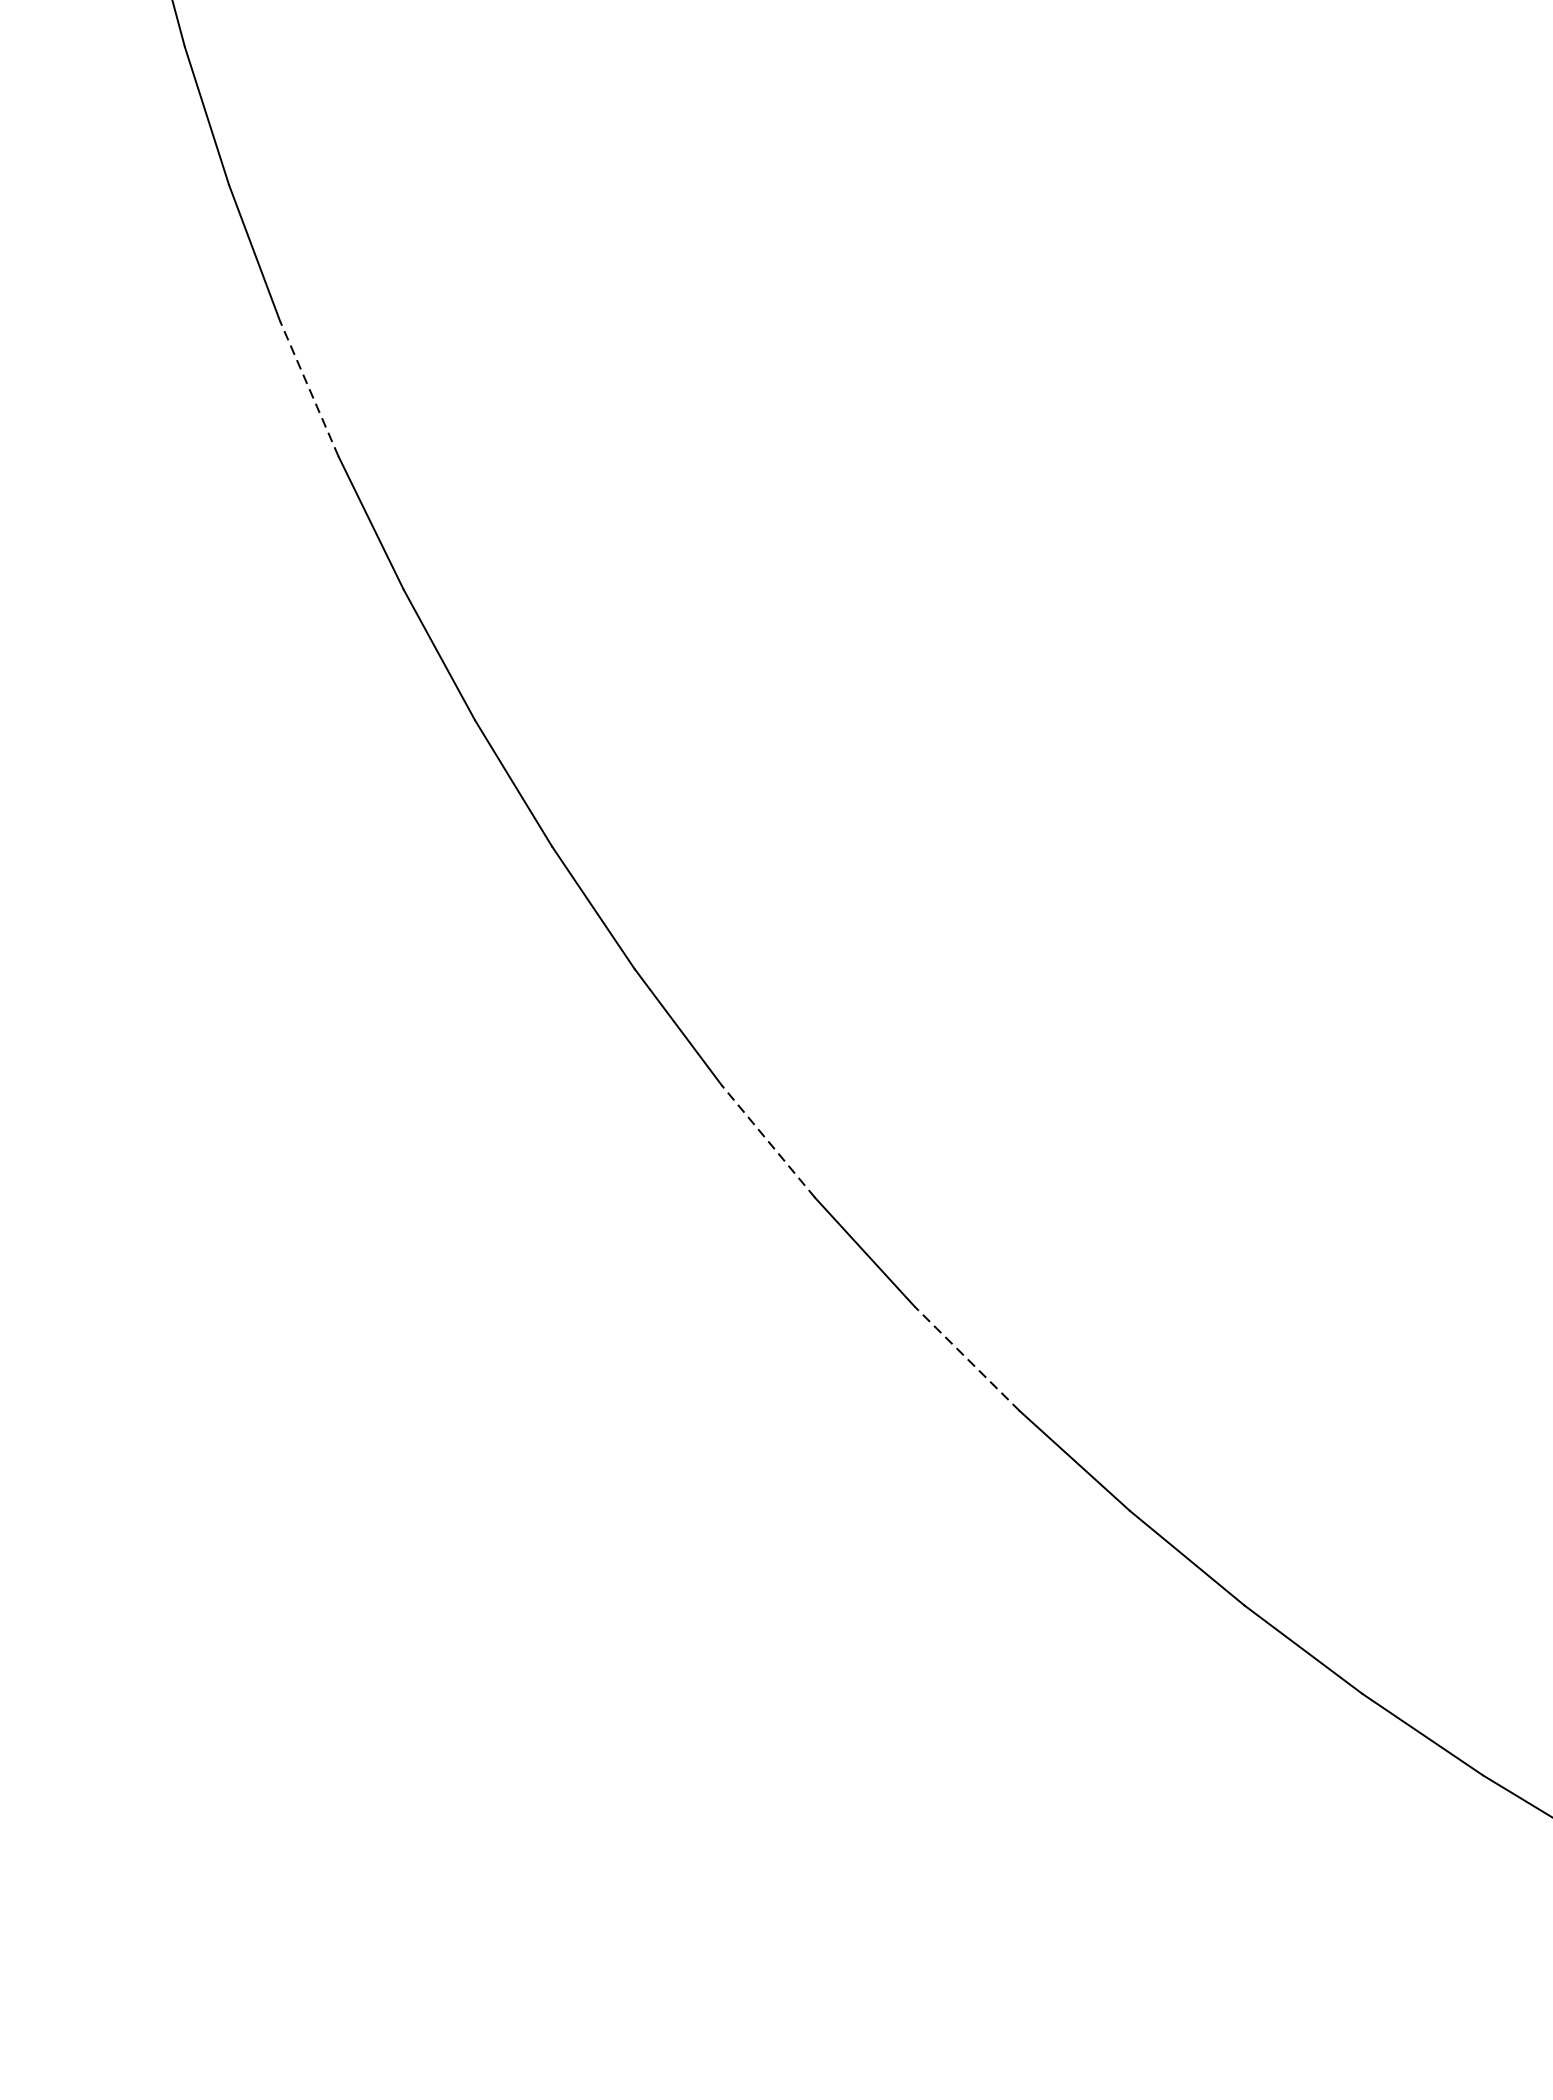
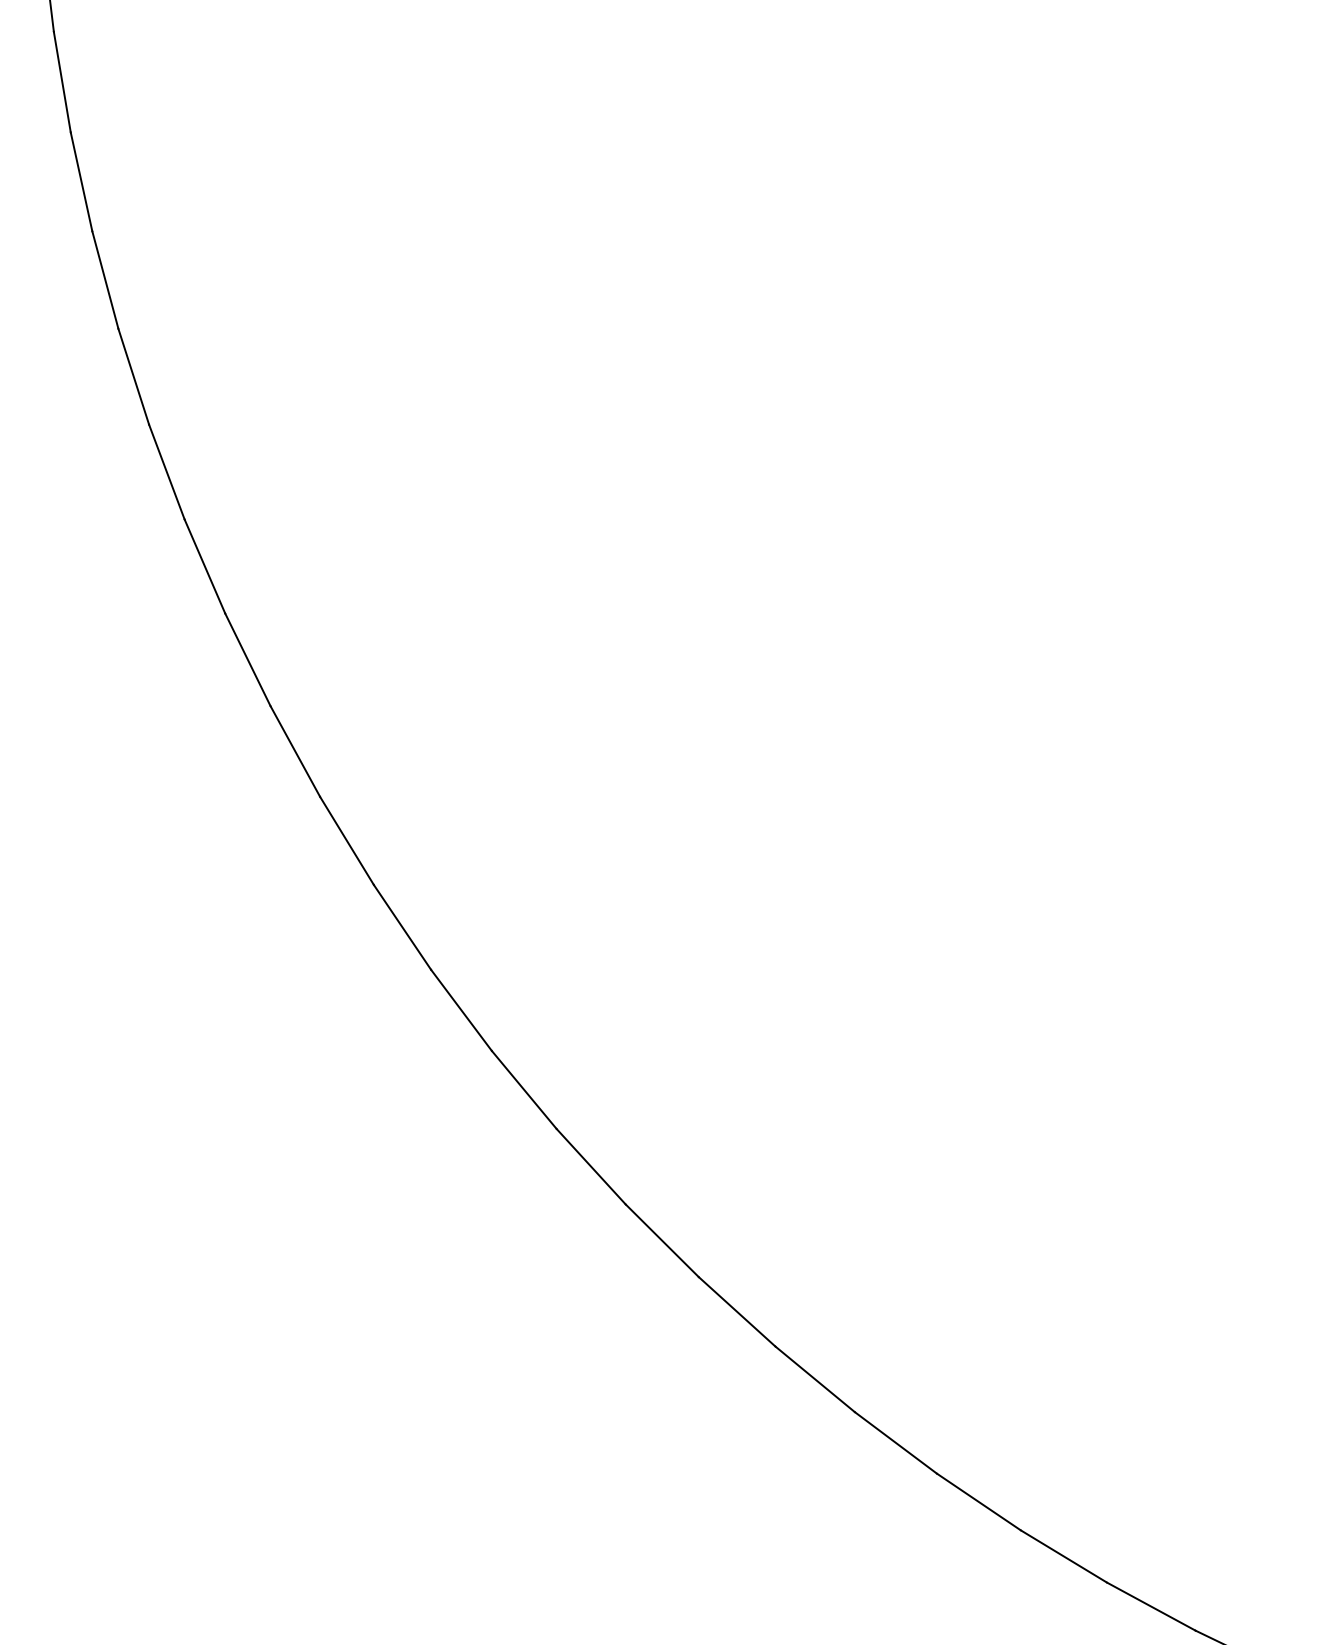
line: (308, 388) -> (204, 566), dashed -> solid
line: (769, 1141) -> (524, 1089), dashed -> solid
line: (967, 1358) -> (662, 1240), dashed -> solid

